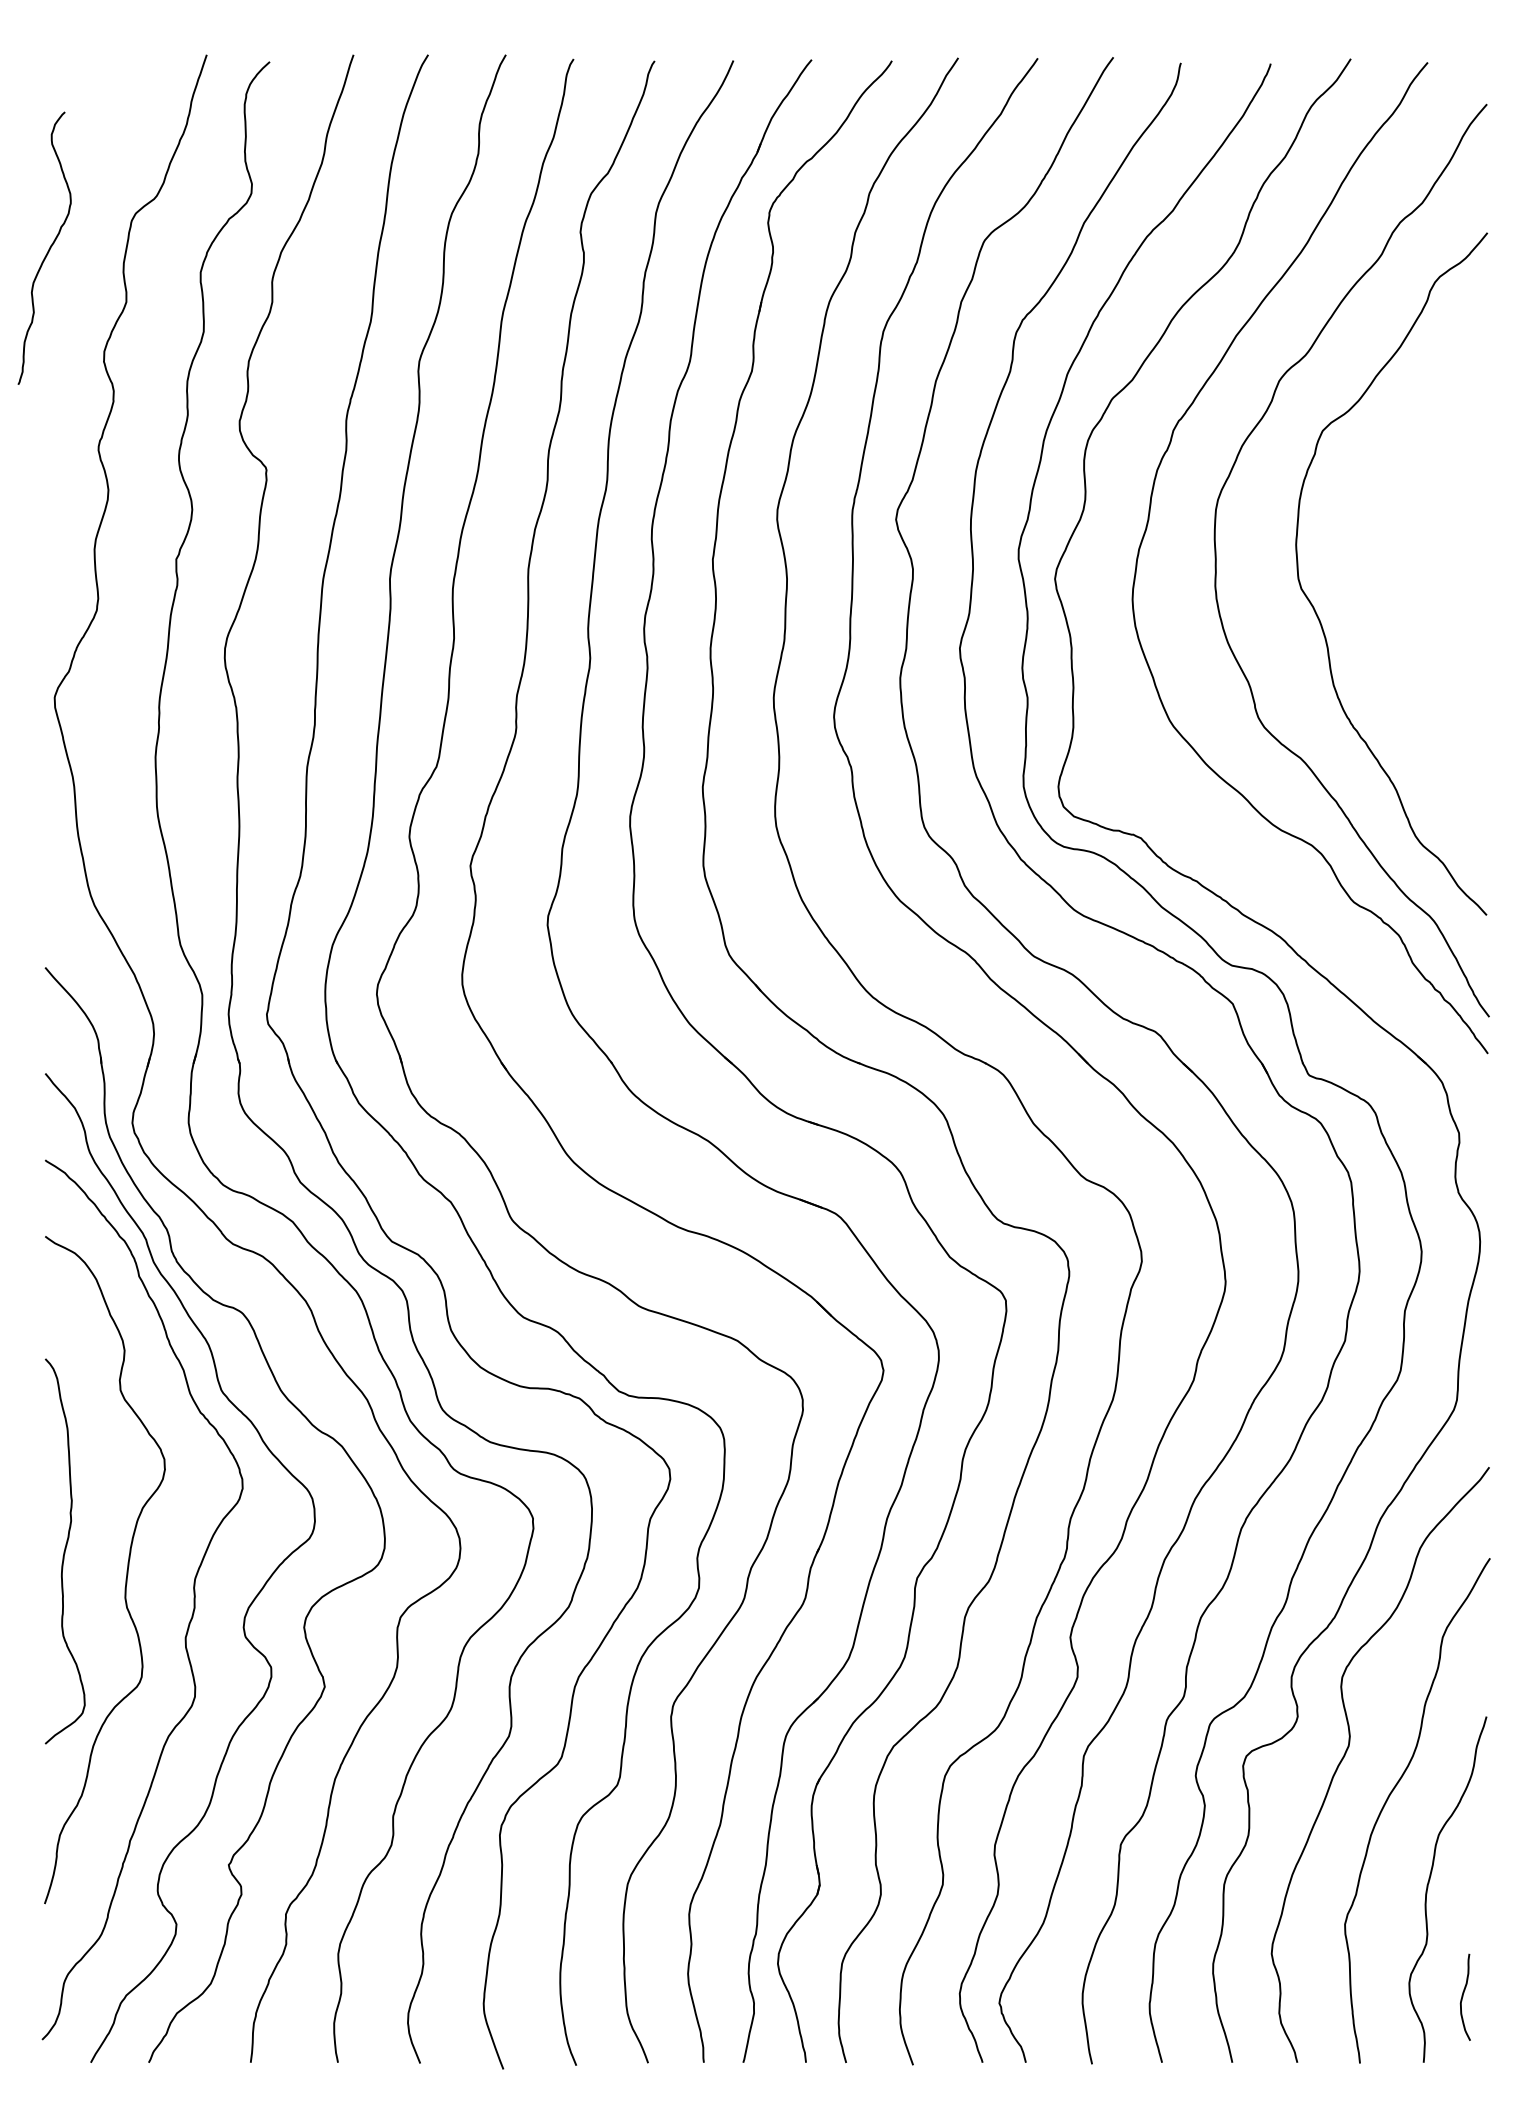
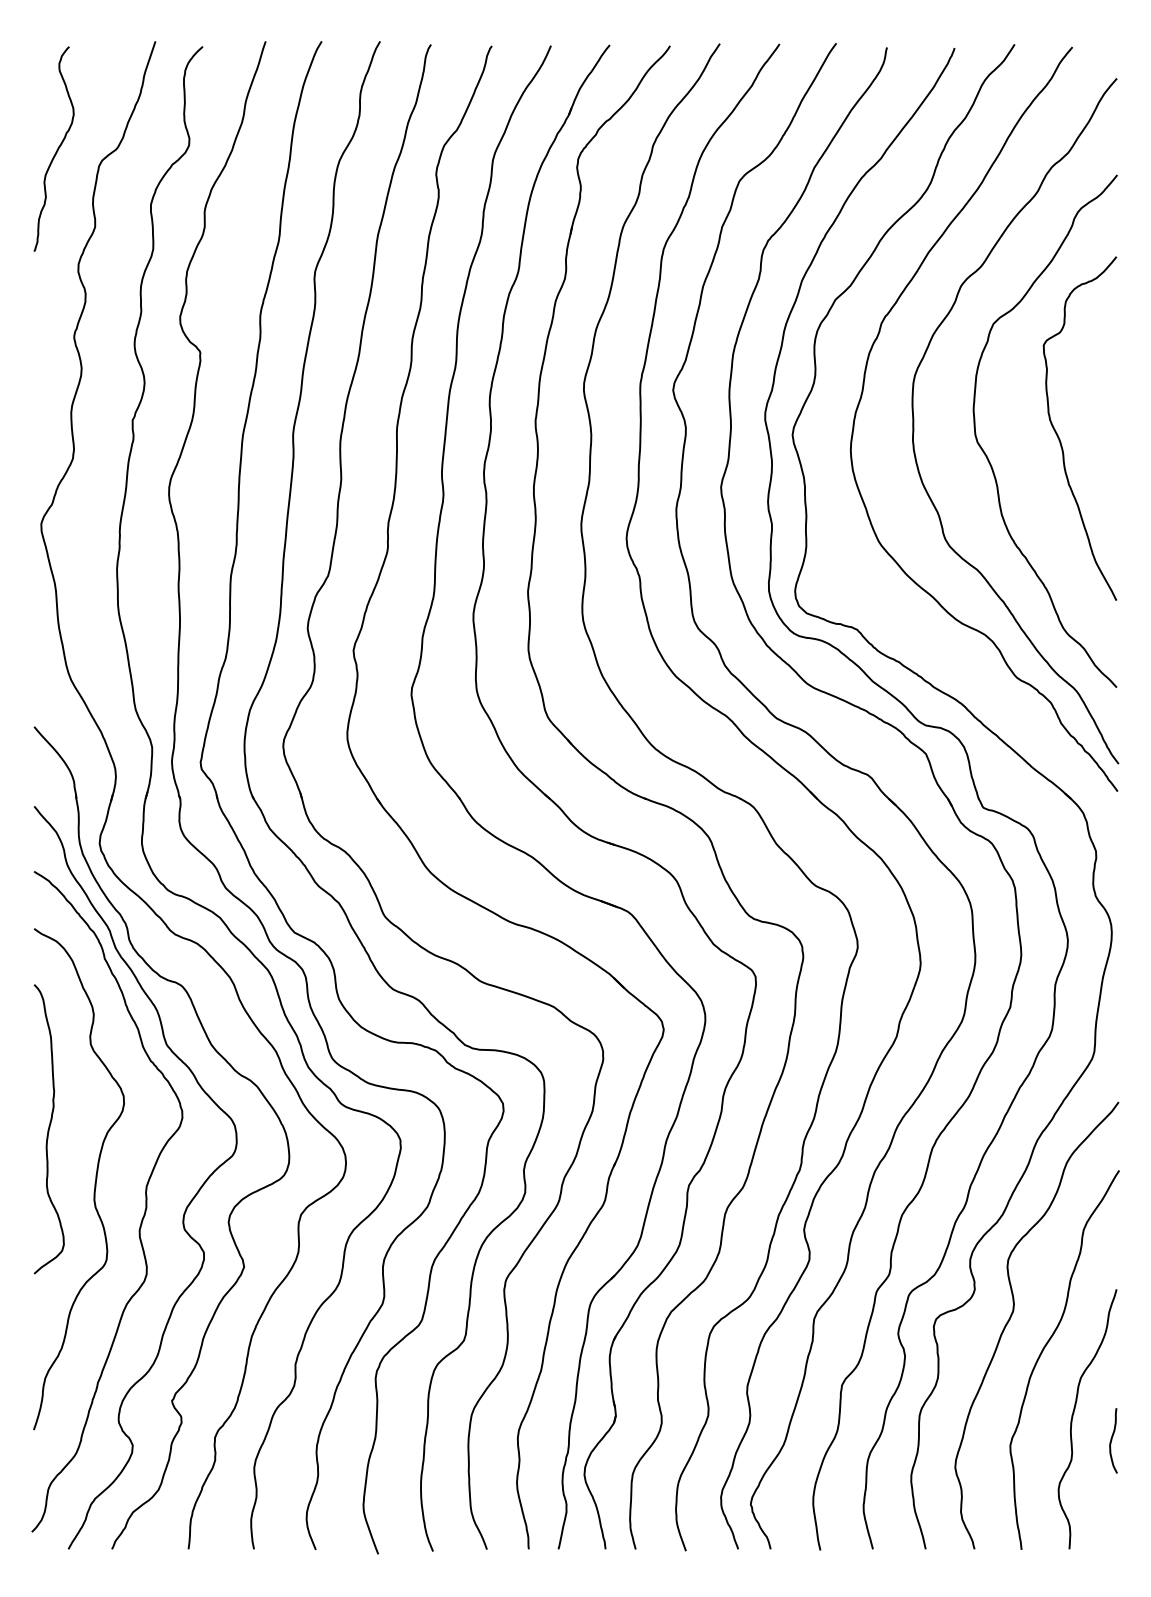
curve: (48, 249) -> (56, 150), moved
curve: (1410, 582) -> (1059, 437), added
curve: (64, 1551) -> (48, 1129), moved
curve: (1463, 1996) -> (1112, 1440), moved

